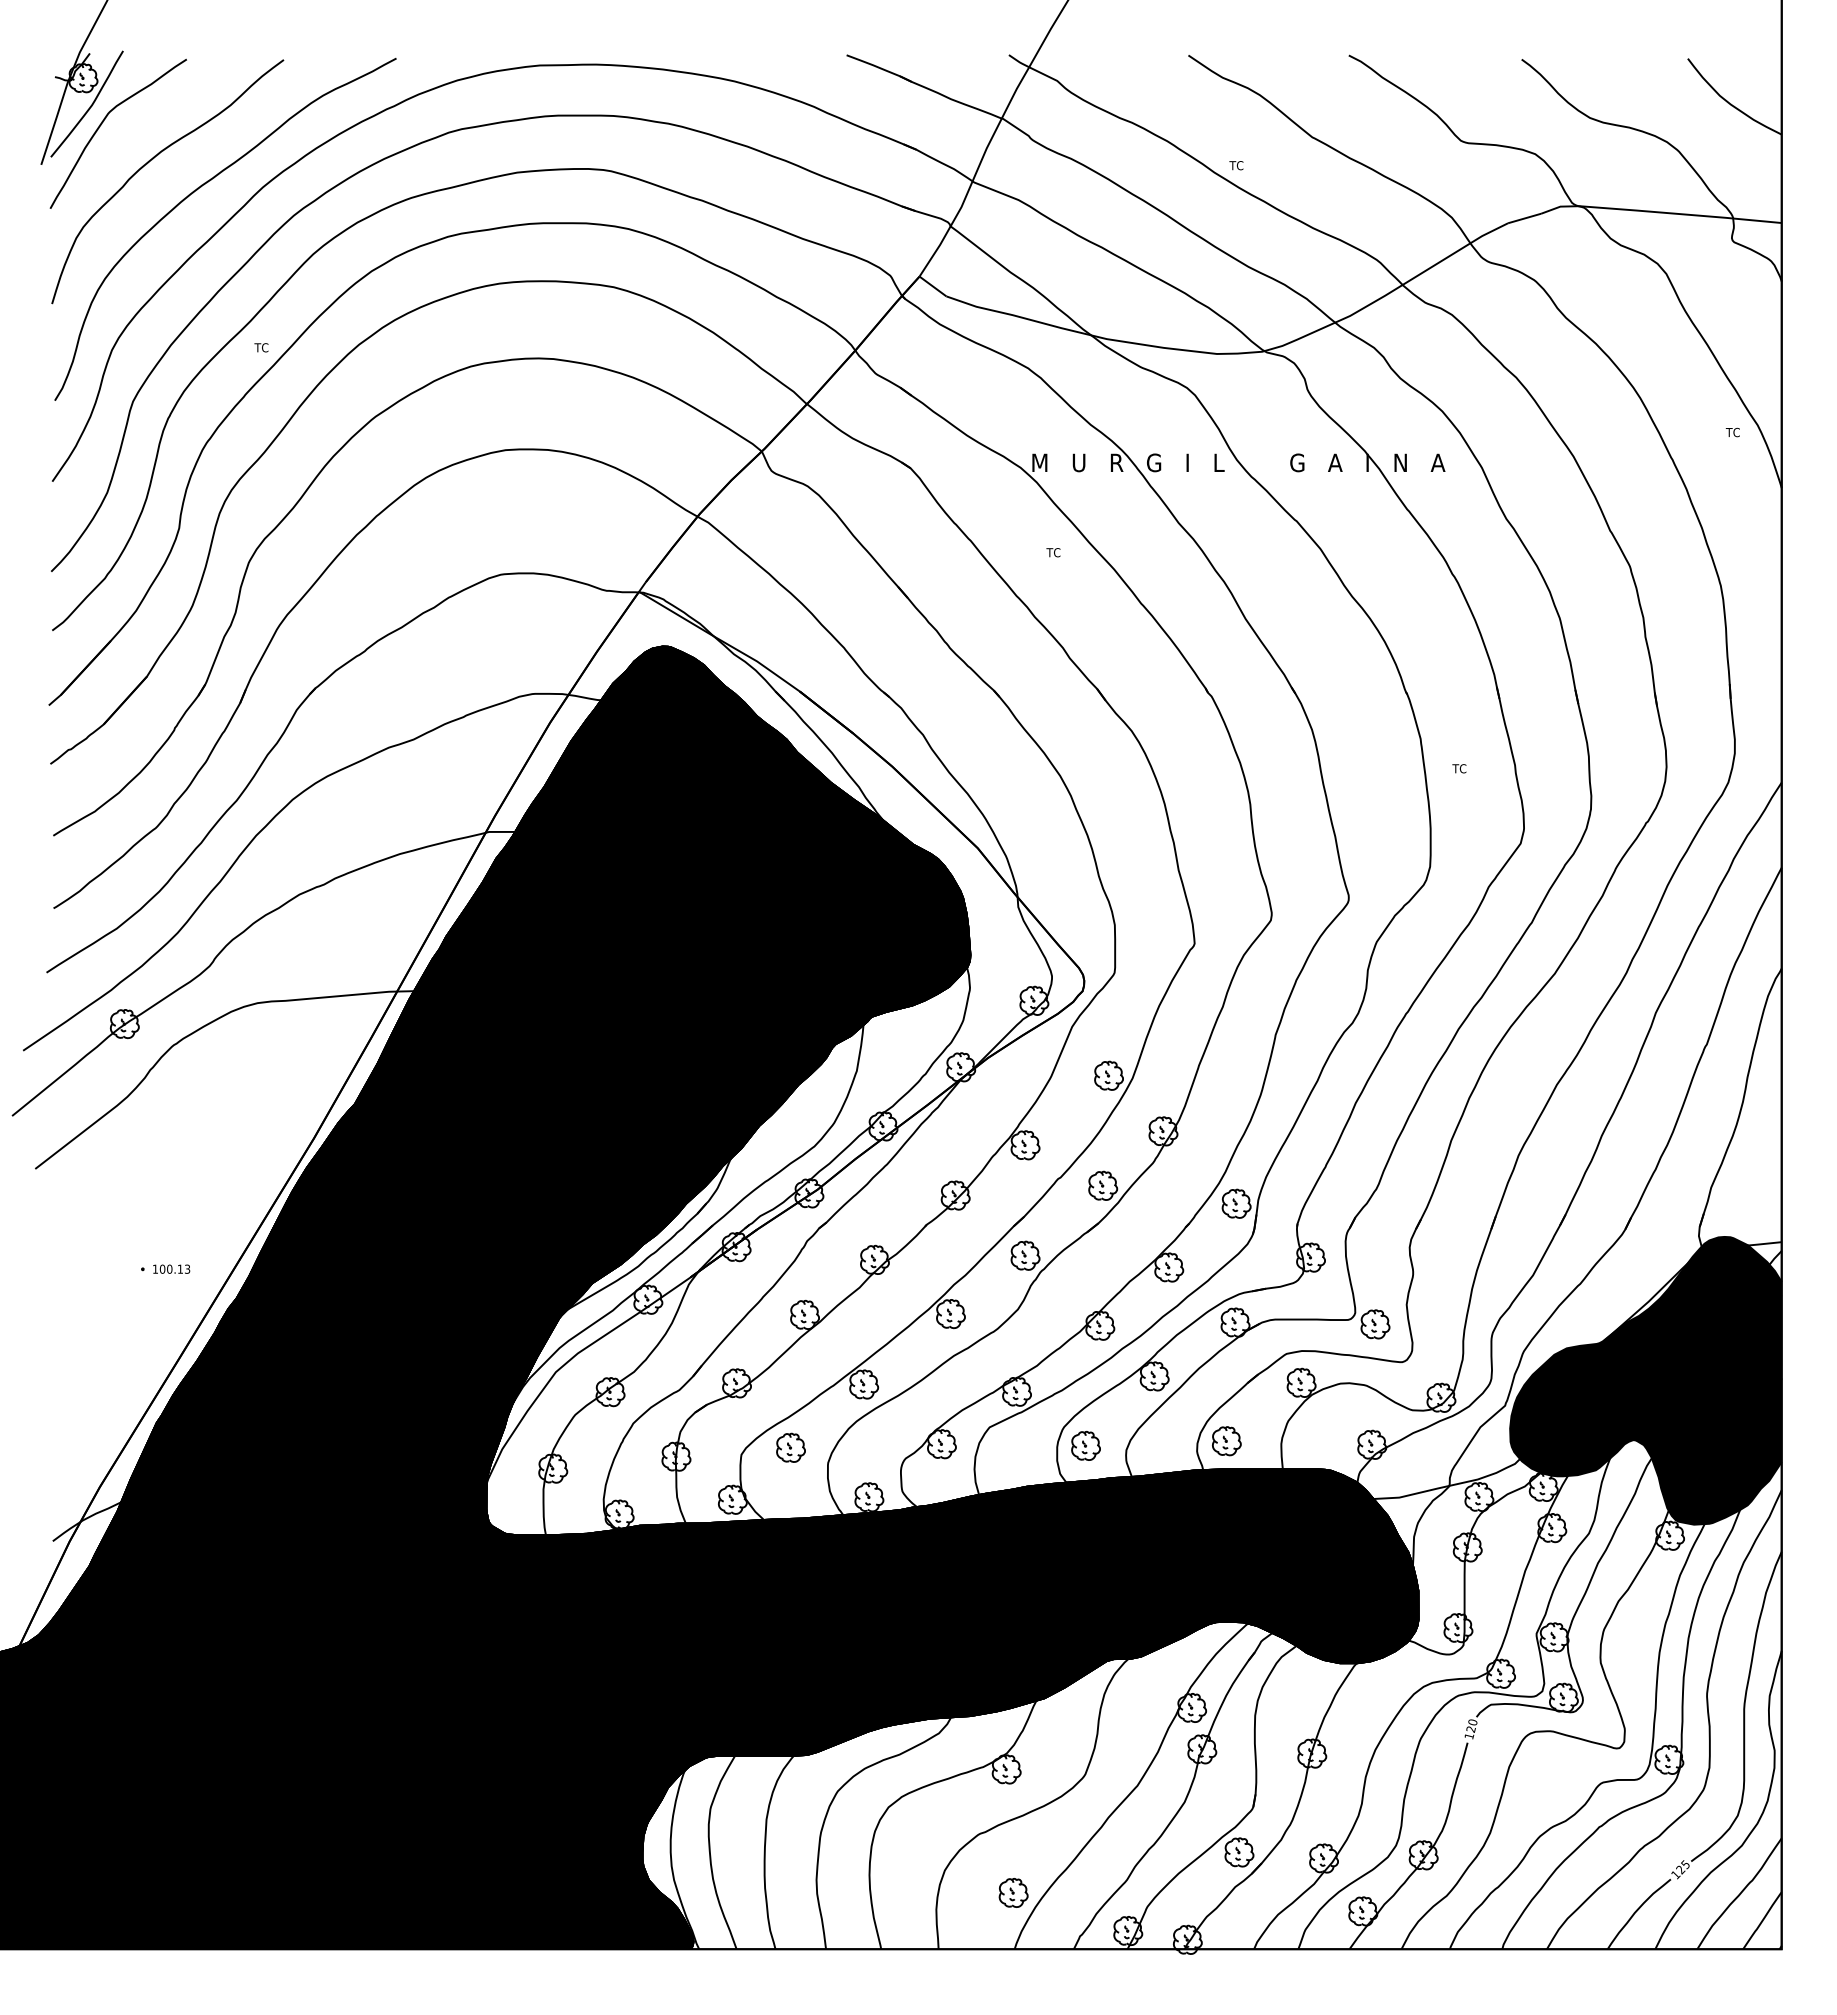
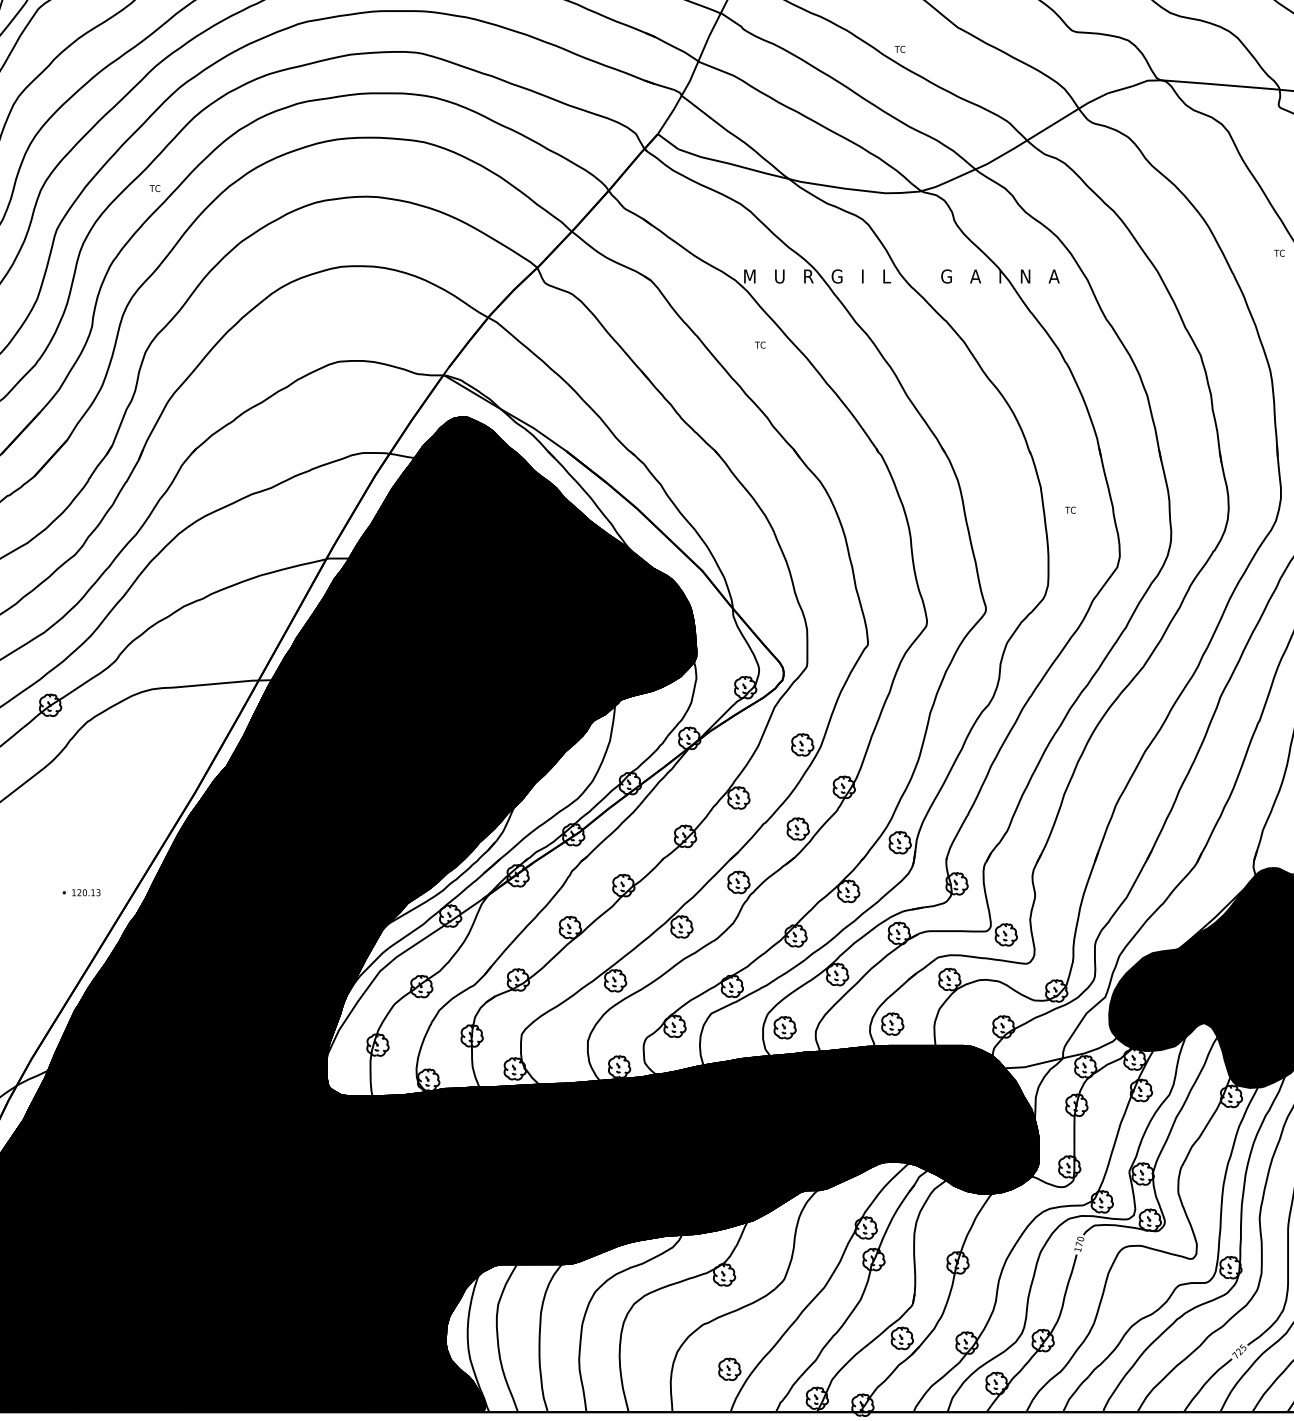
text: (162, 1268) -> (79, 892), 100.13 -> 120.13
part: (790, 1447) -> (559, 1028), removed
text: (1470, 1728) -> (1078, 1243), 120 -> 170
text: (1675, 1874) -> (1235, 1355), 125 -> 725

